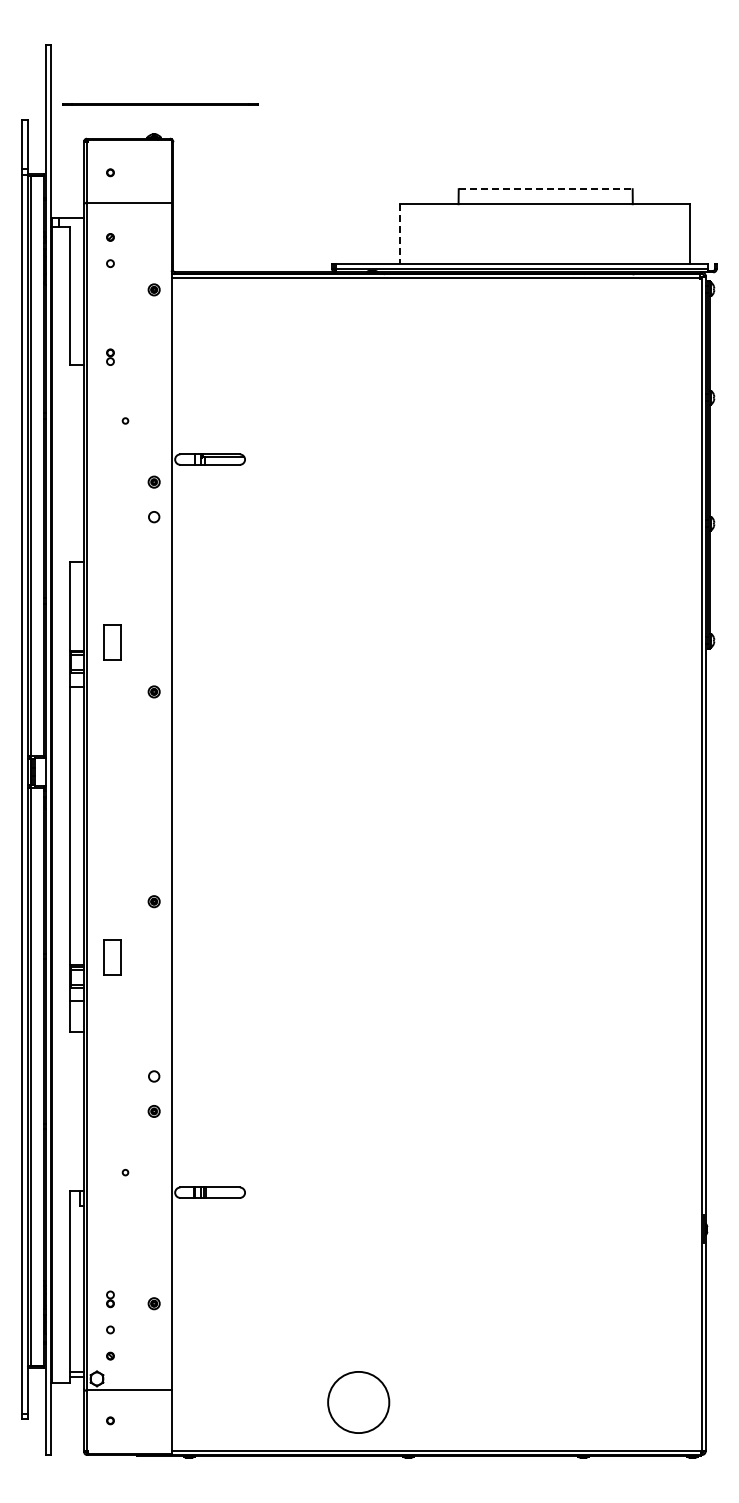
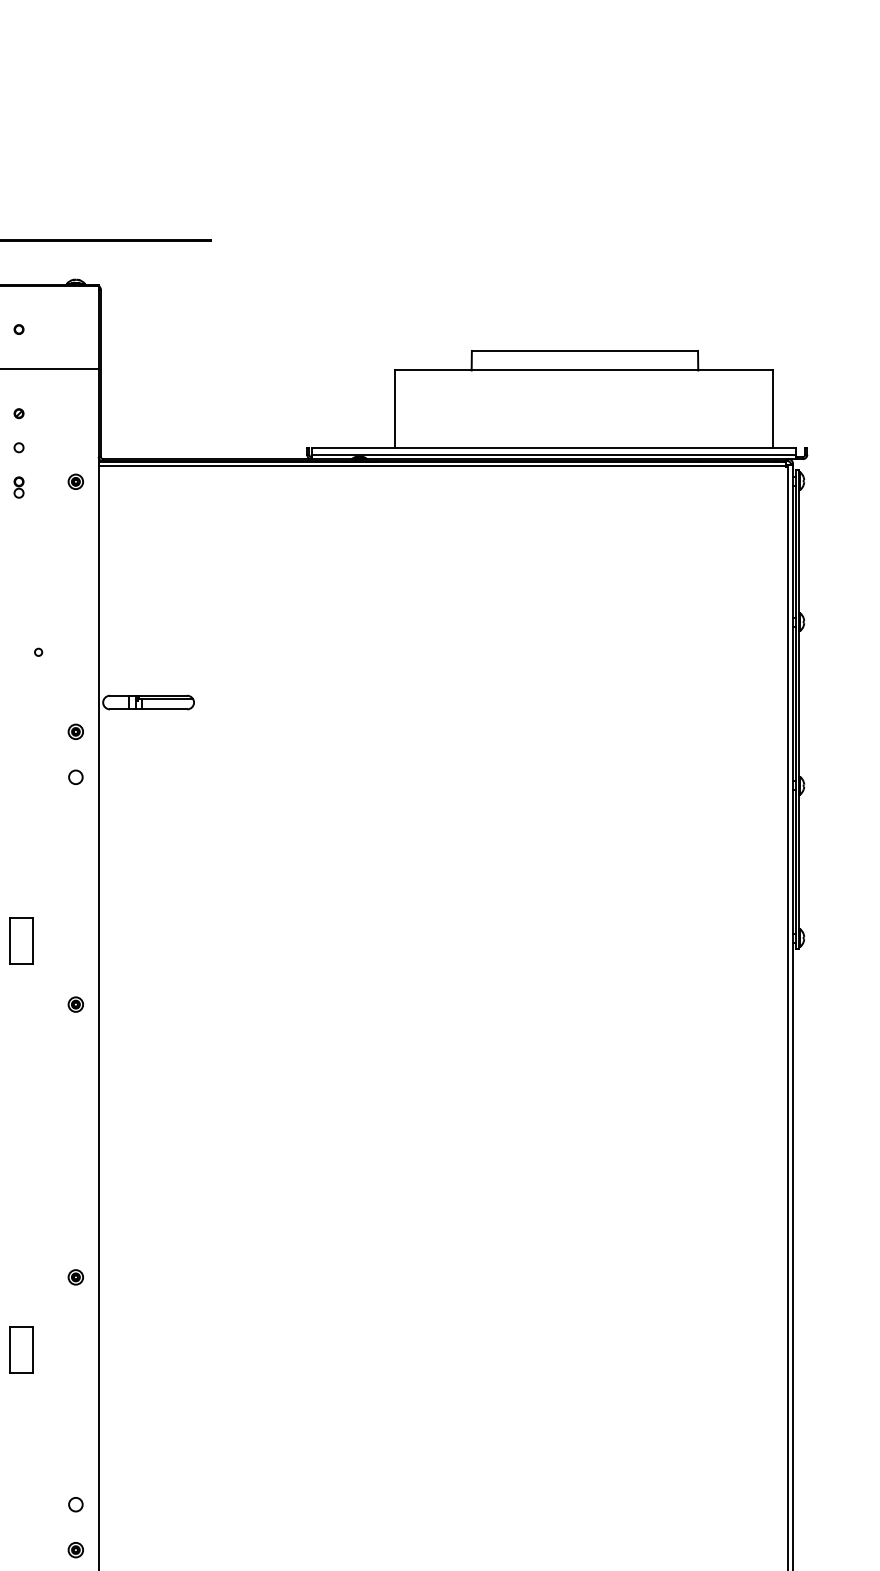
line: (545, 189) -> (584, 351), dashed -> solid
line: (399, 233) -> (394, 408), dashed -> solid
part: (110, 356) -> (19, 486), moved

